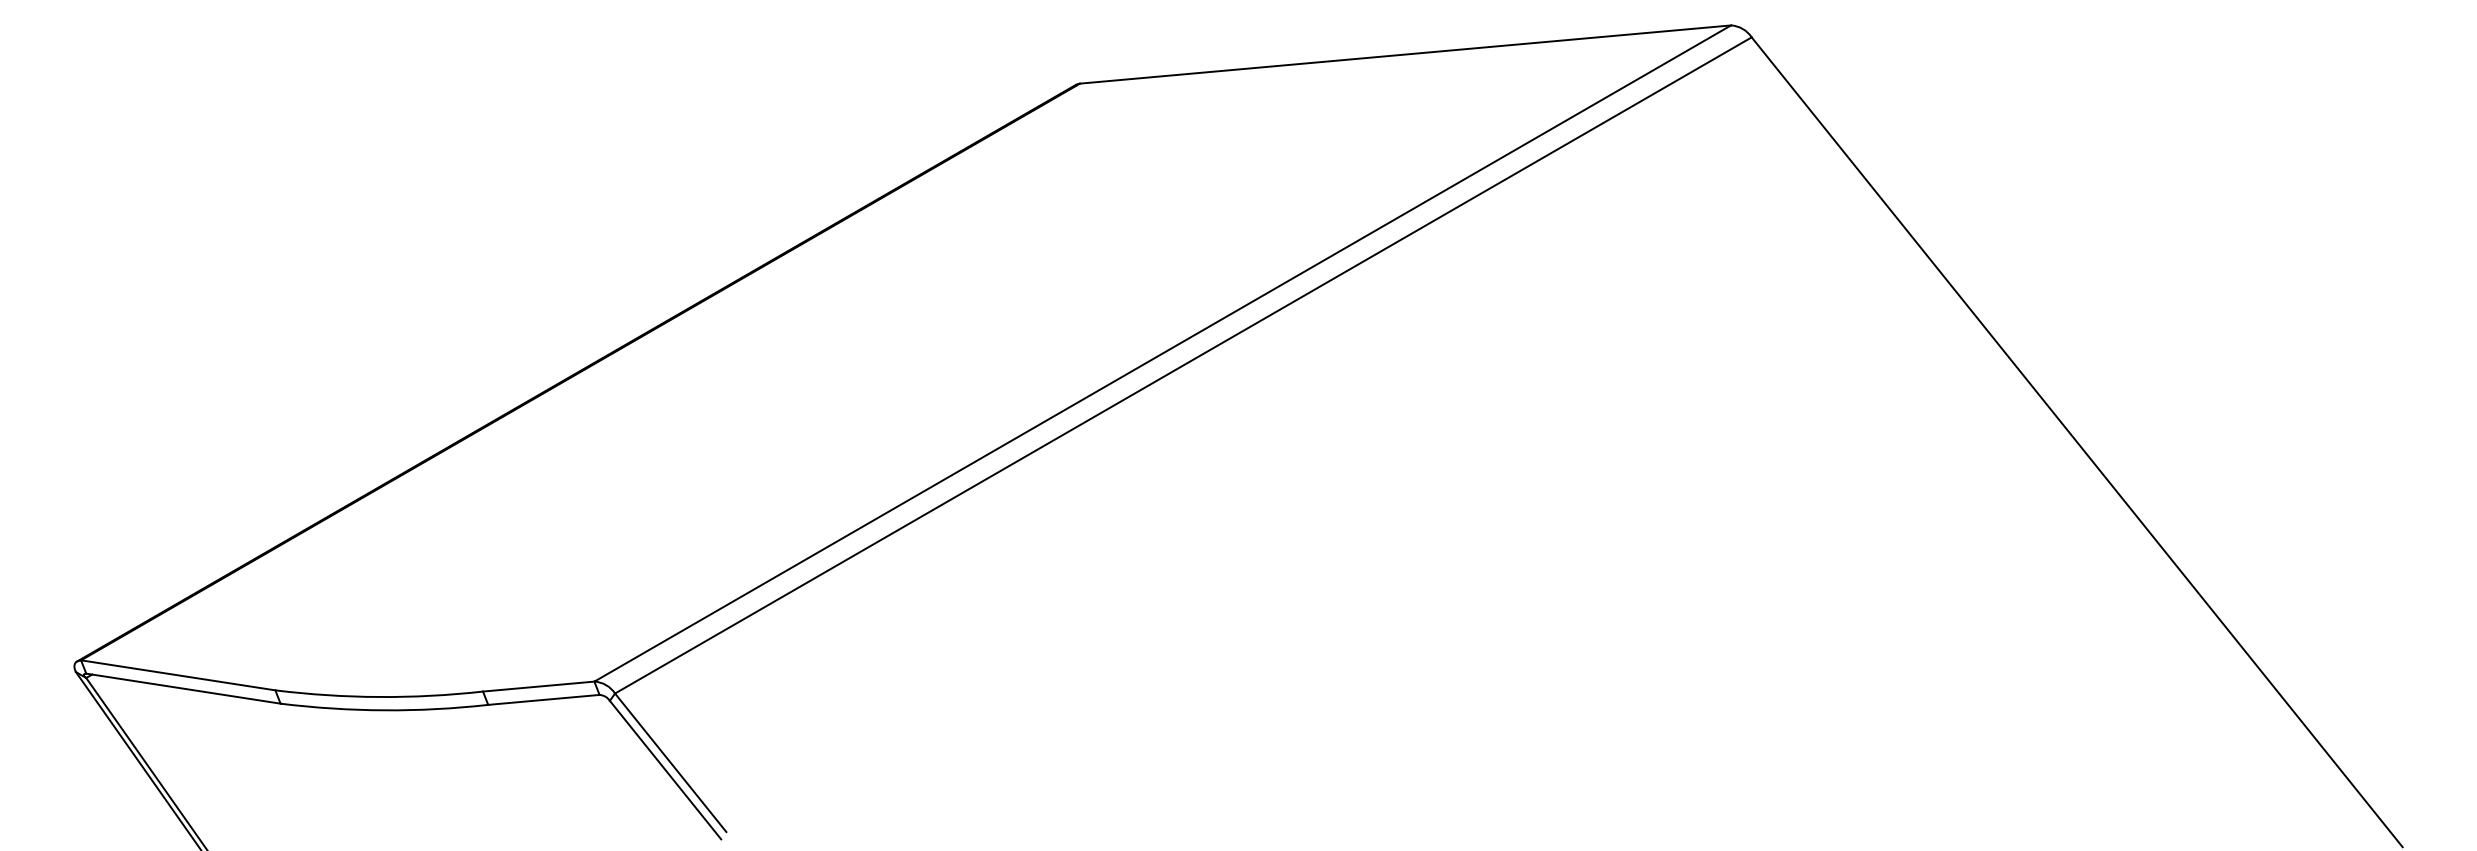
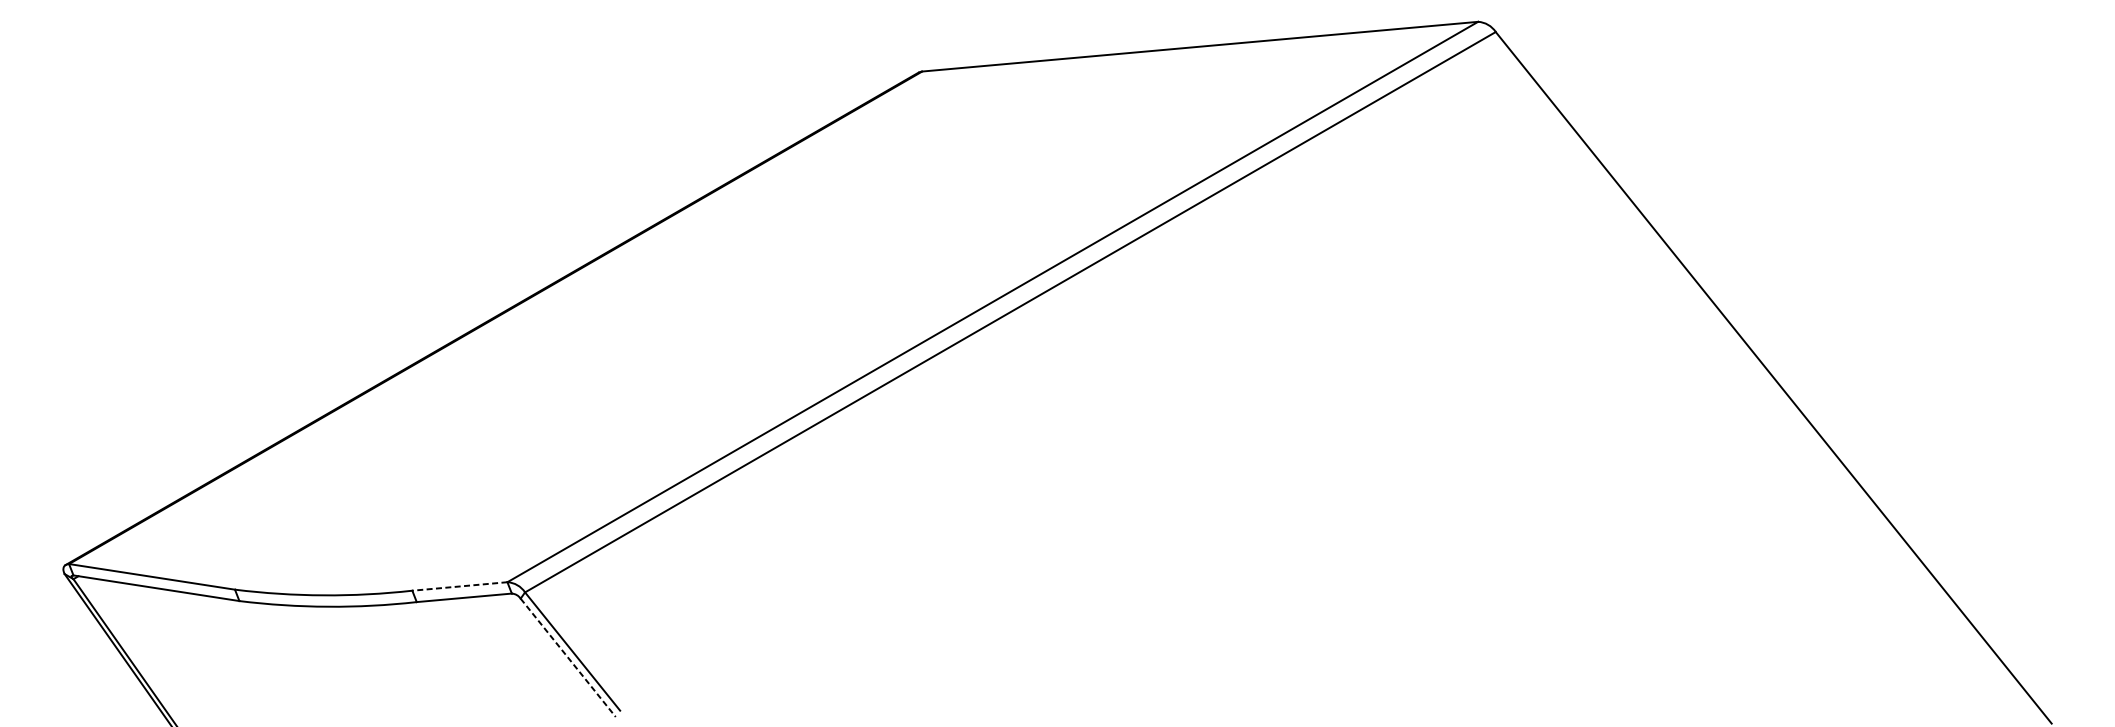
line: (538, 686) -> (459, 586), solid -> dashed
line: (665, 770) -> (568, 658), solid -> dashed

